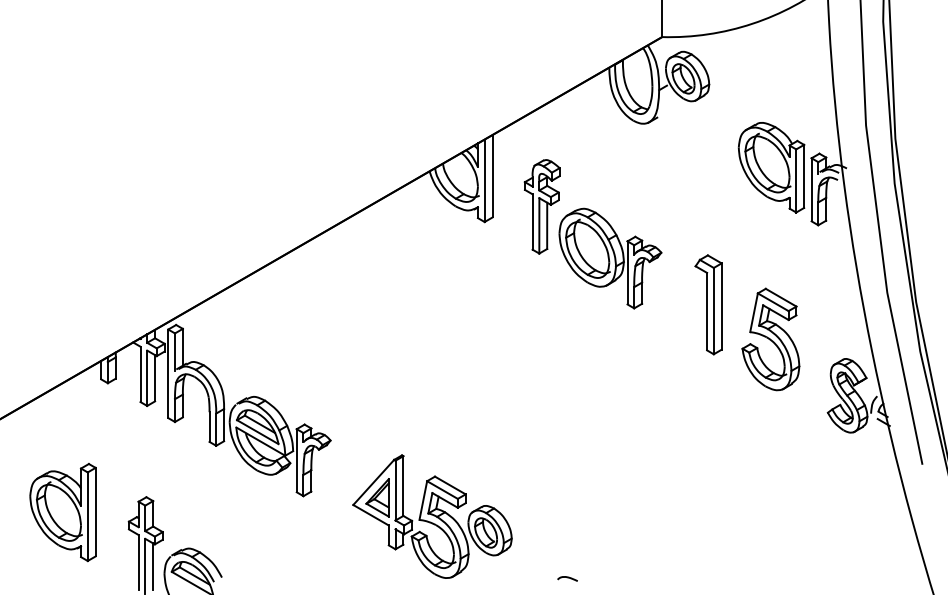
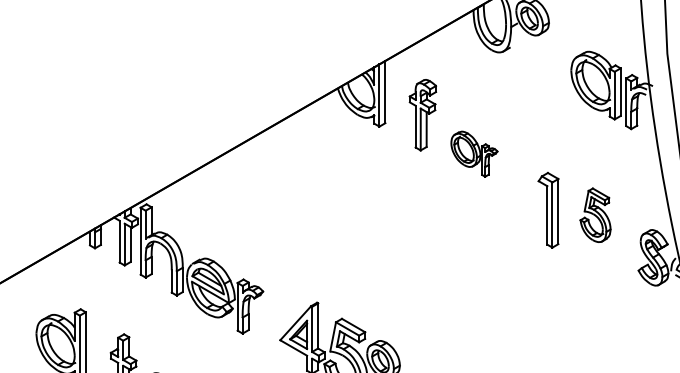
part: (610, 258) -> (474, 154), size x0.6
part: (708, 304) -> (548, 210), moved
part: (770, 339) -> (595, 215), size x0.7

